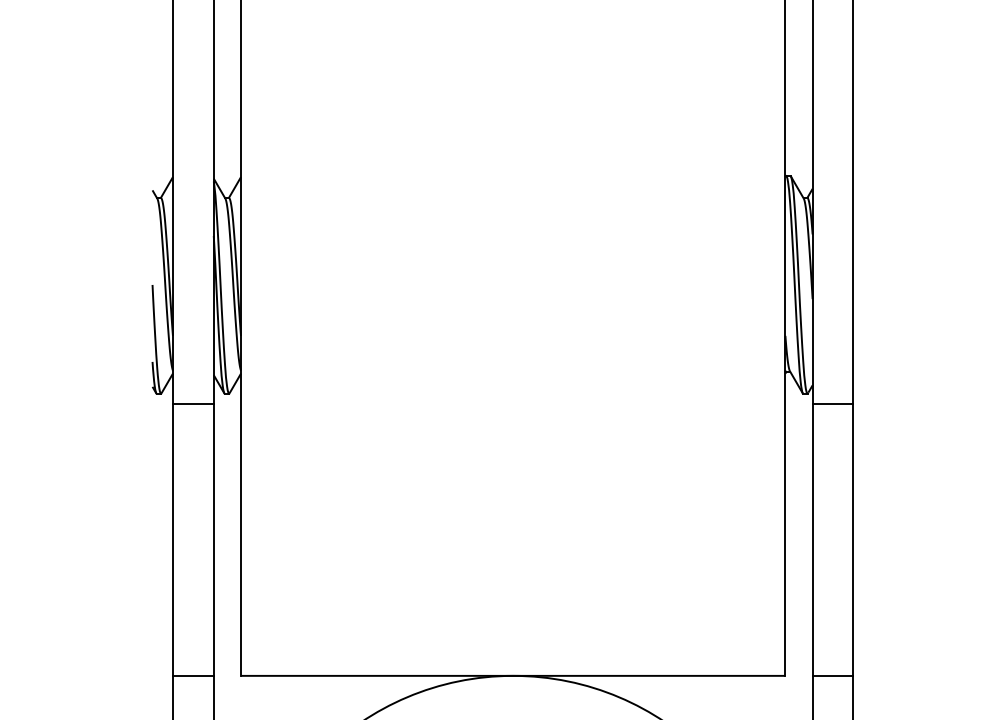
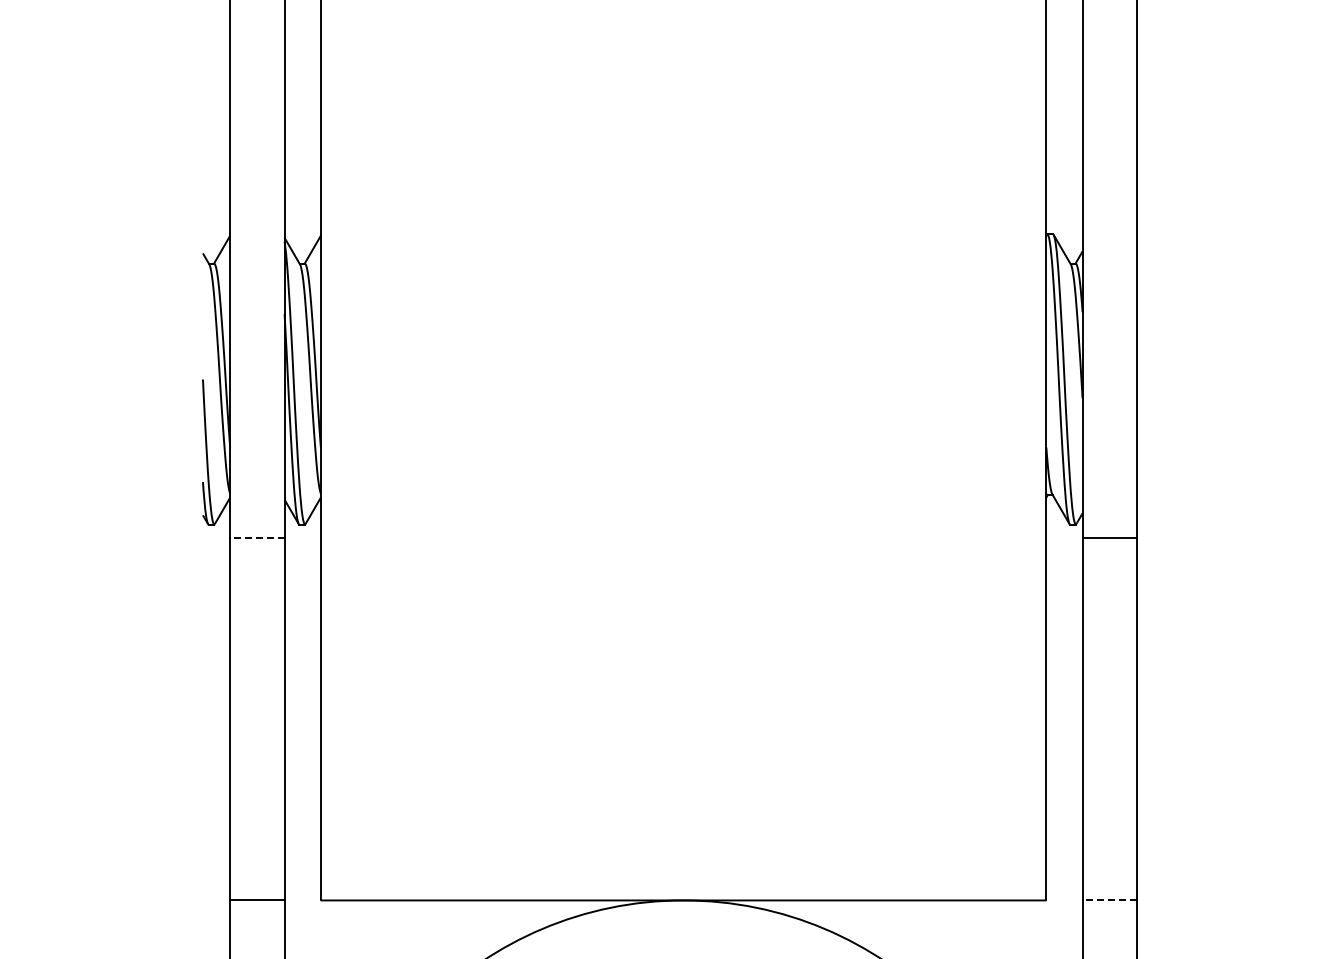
line: (192, 403) -> (256, 537), solid -> dashed
line: (832, 675) -> (1109, 900), solid -> dashed

